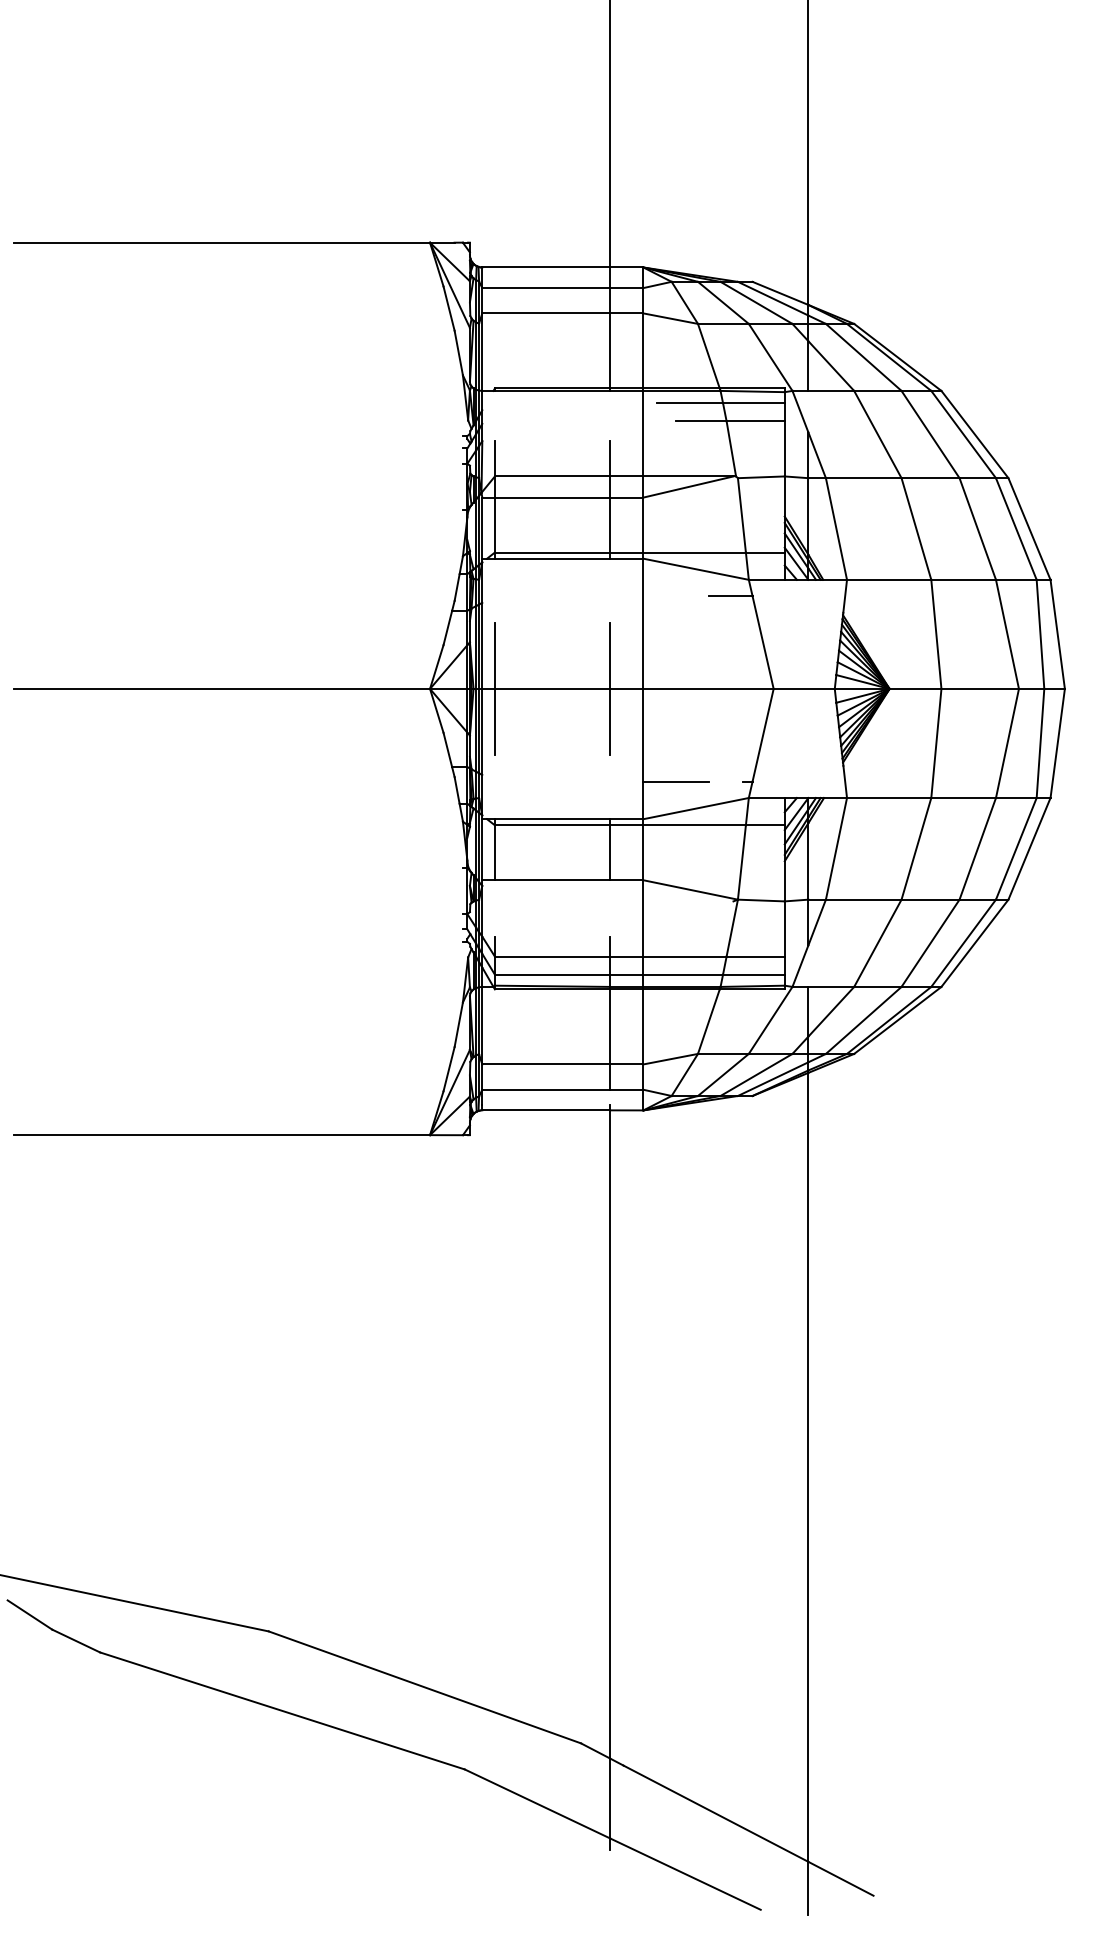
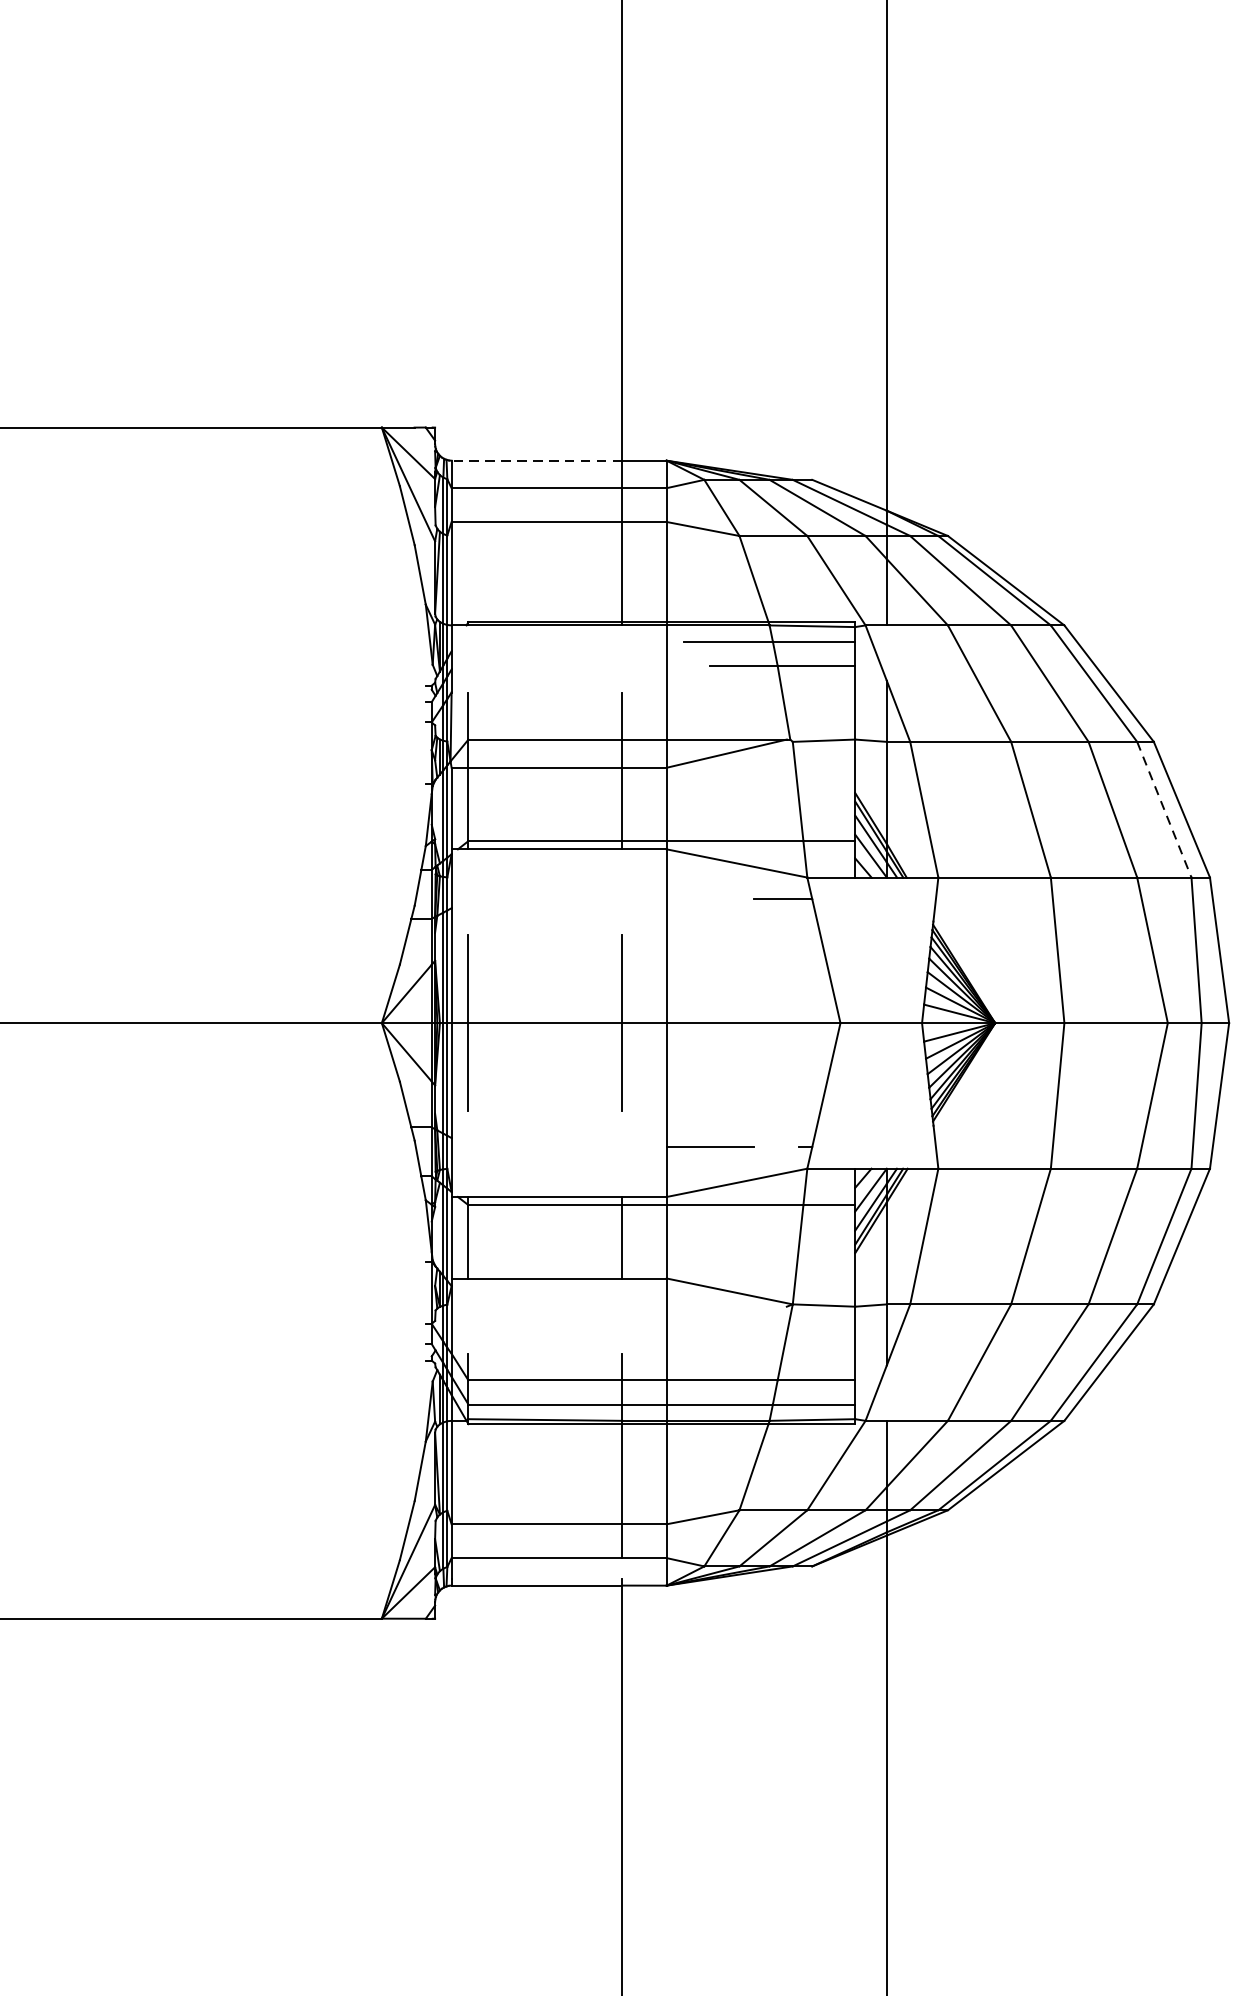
line: (546, 267) -> (537, 460), solid -> dashed
line: (1016, 529) -> (1164, 810), solid -> dashed

